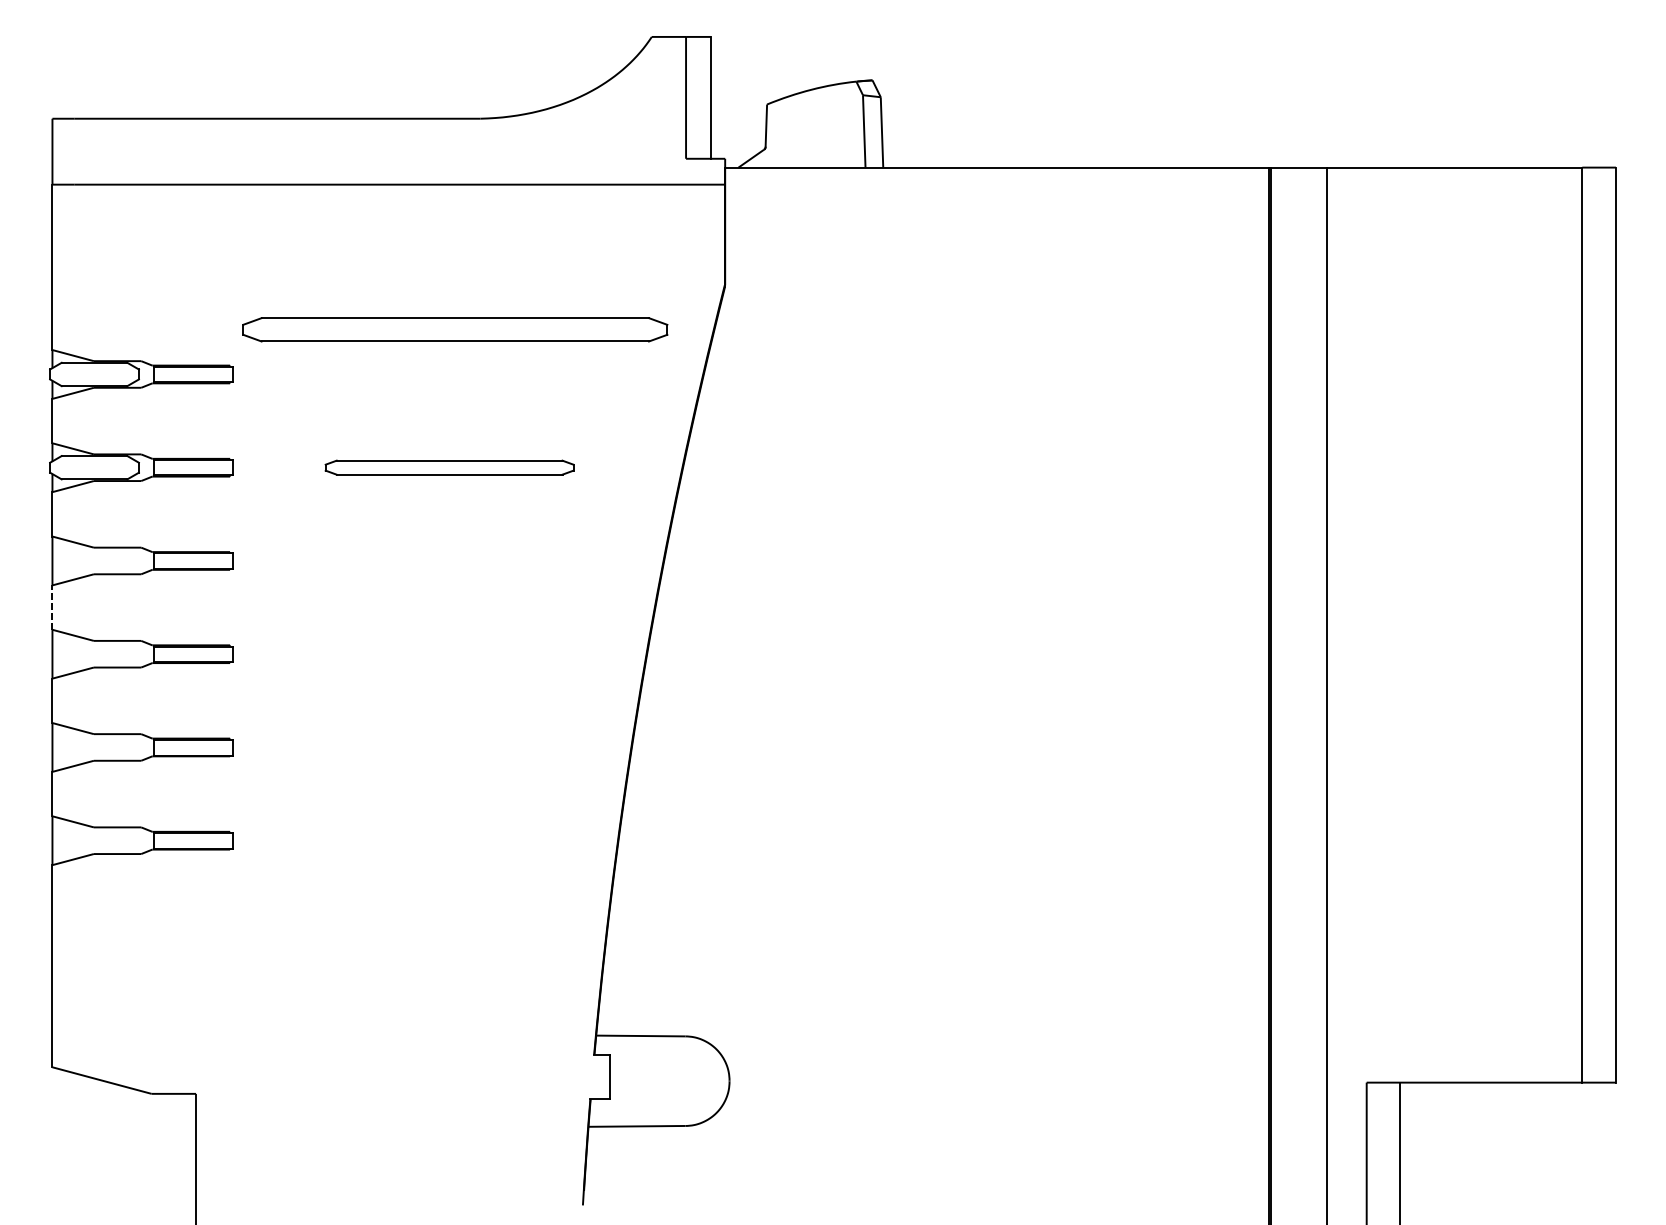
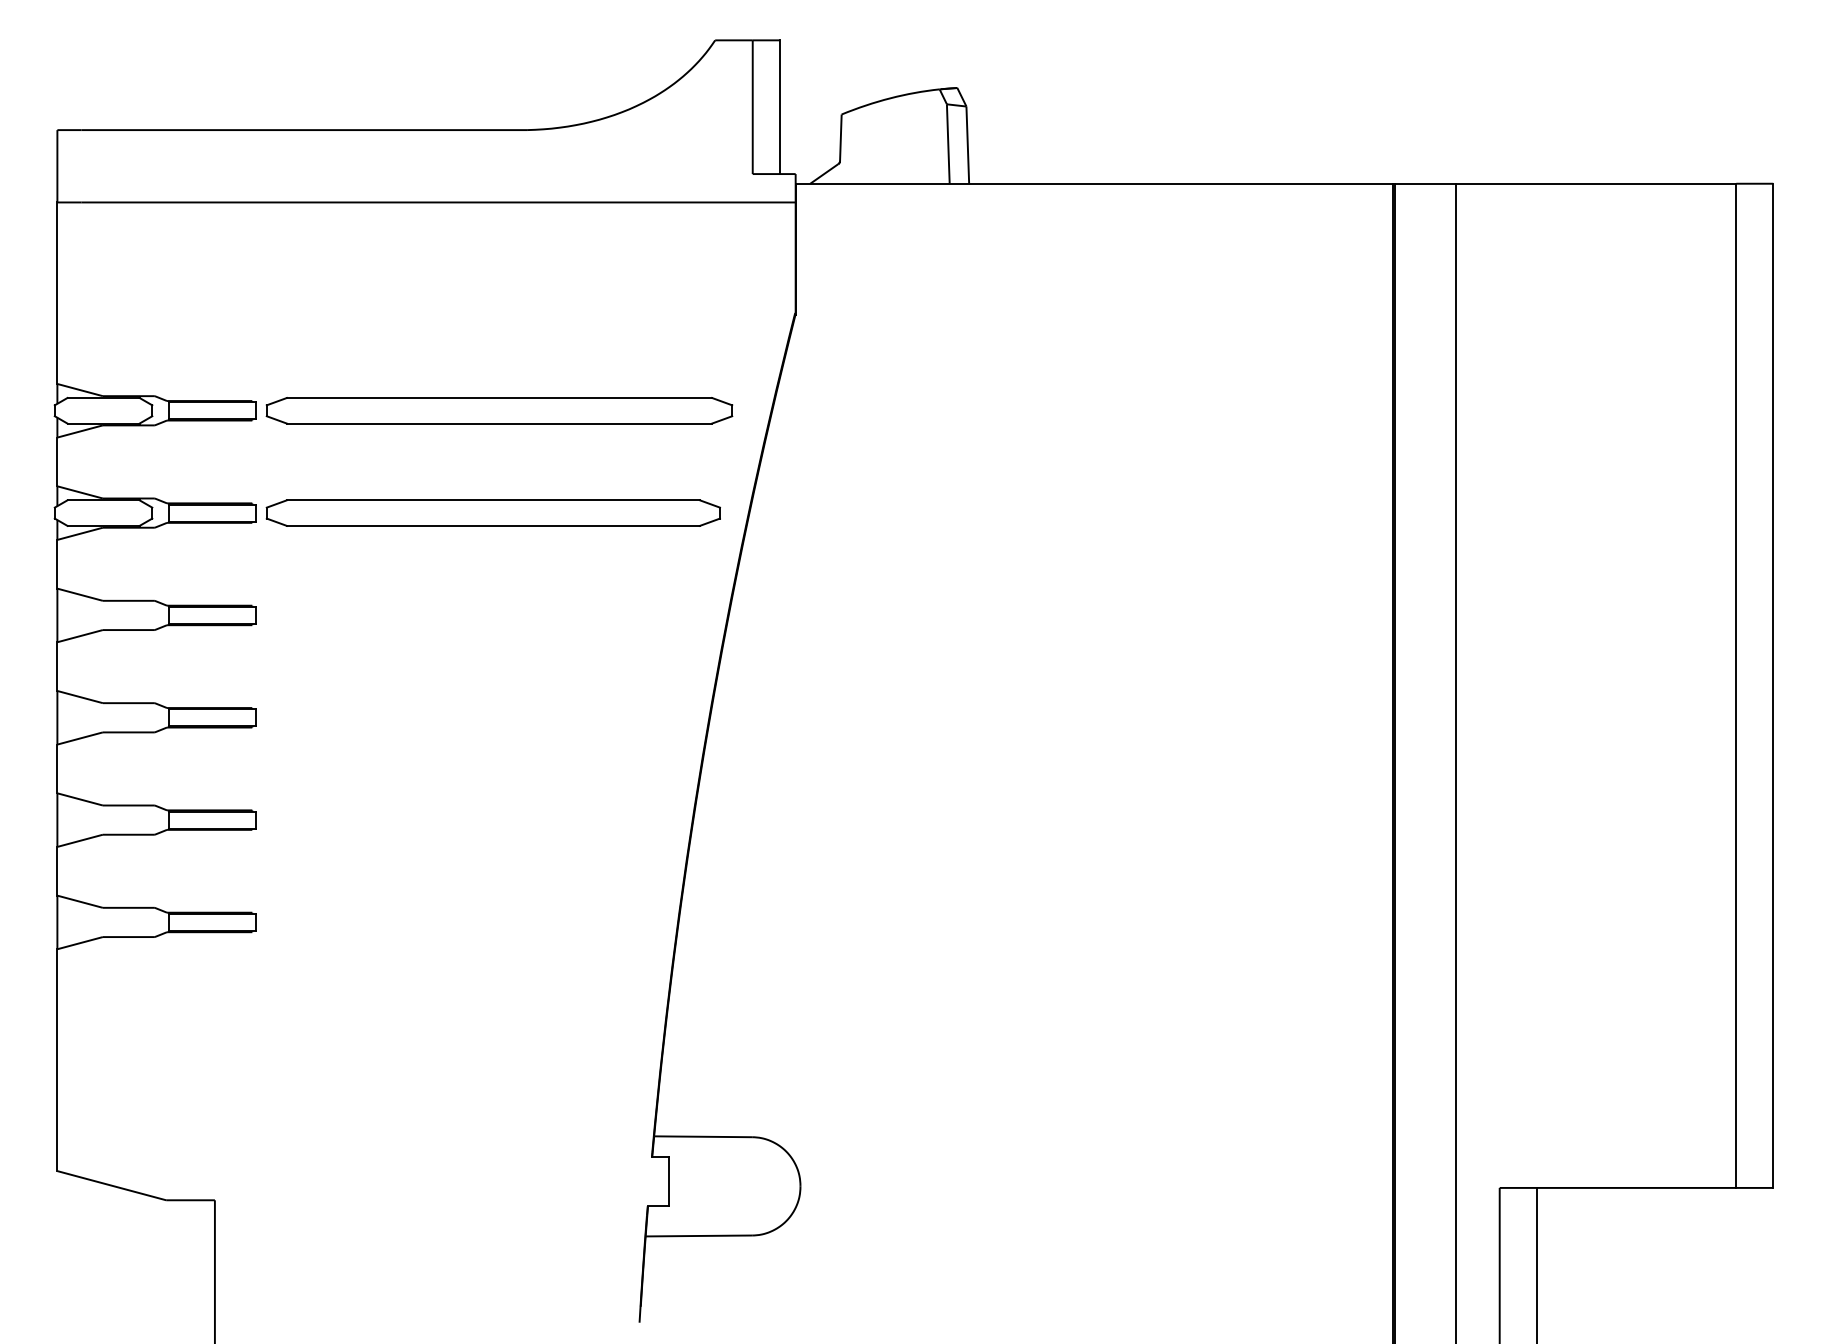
part: (455, 329) -> (499, 410), moved
part: (448, 467) -> (492, 512), size x1.67
line: (52, 607) -> (57, 666), dashed -> solid

